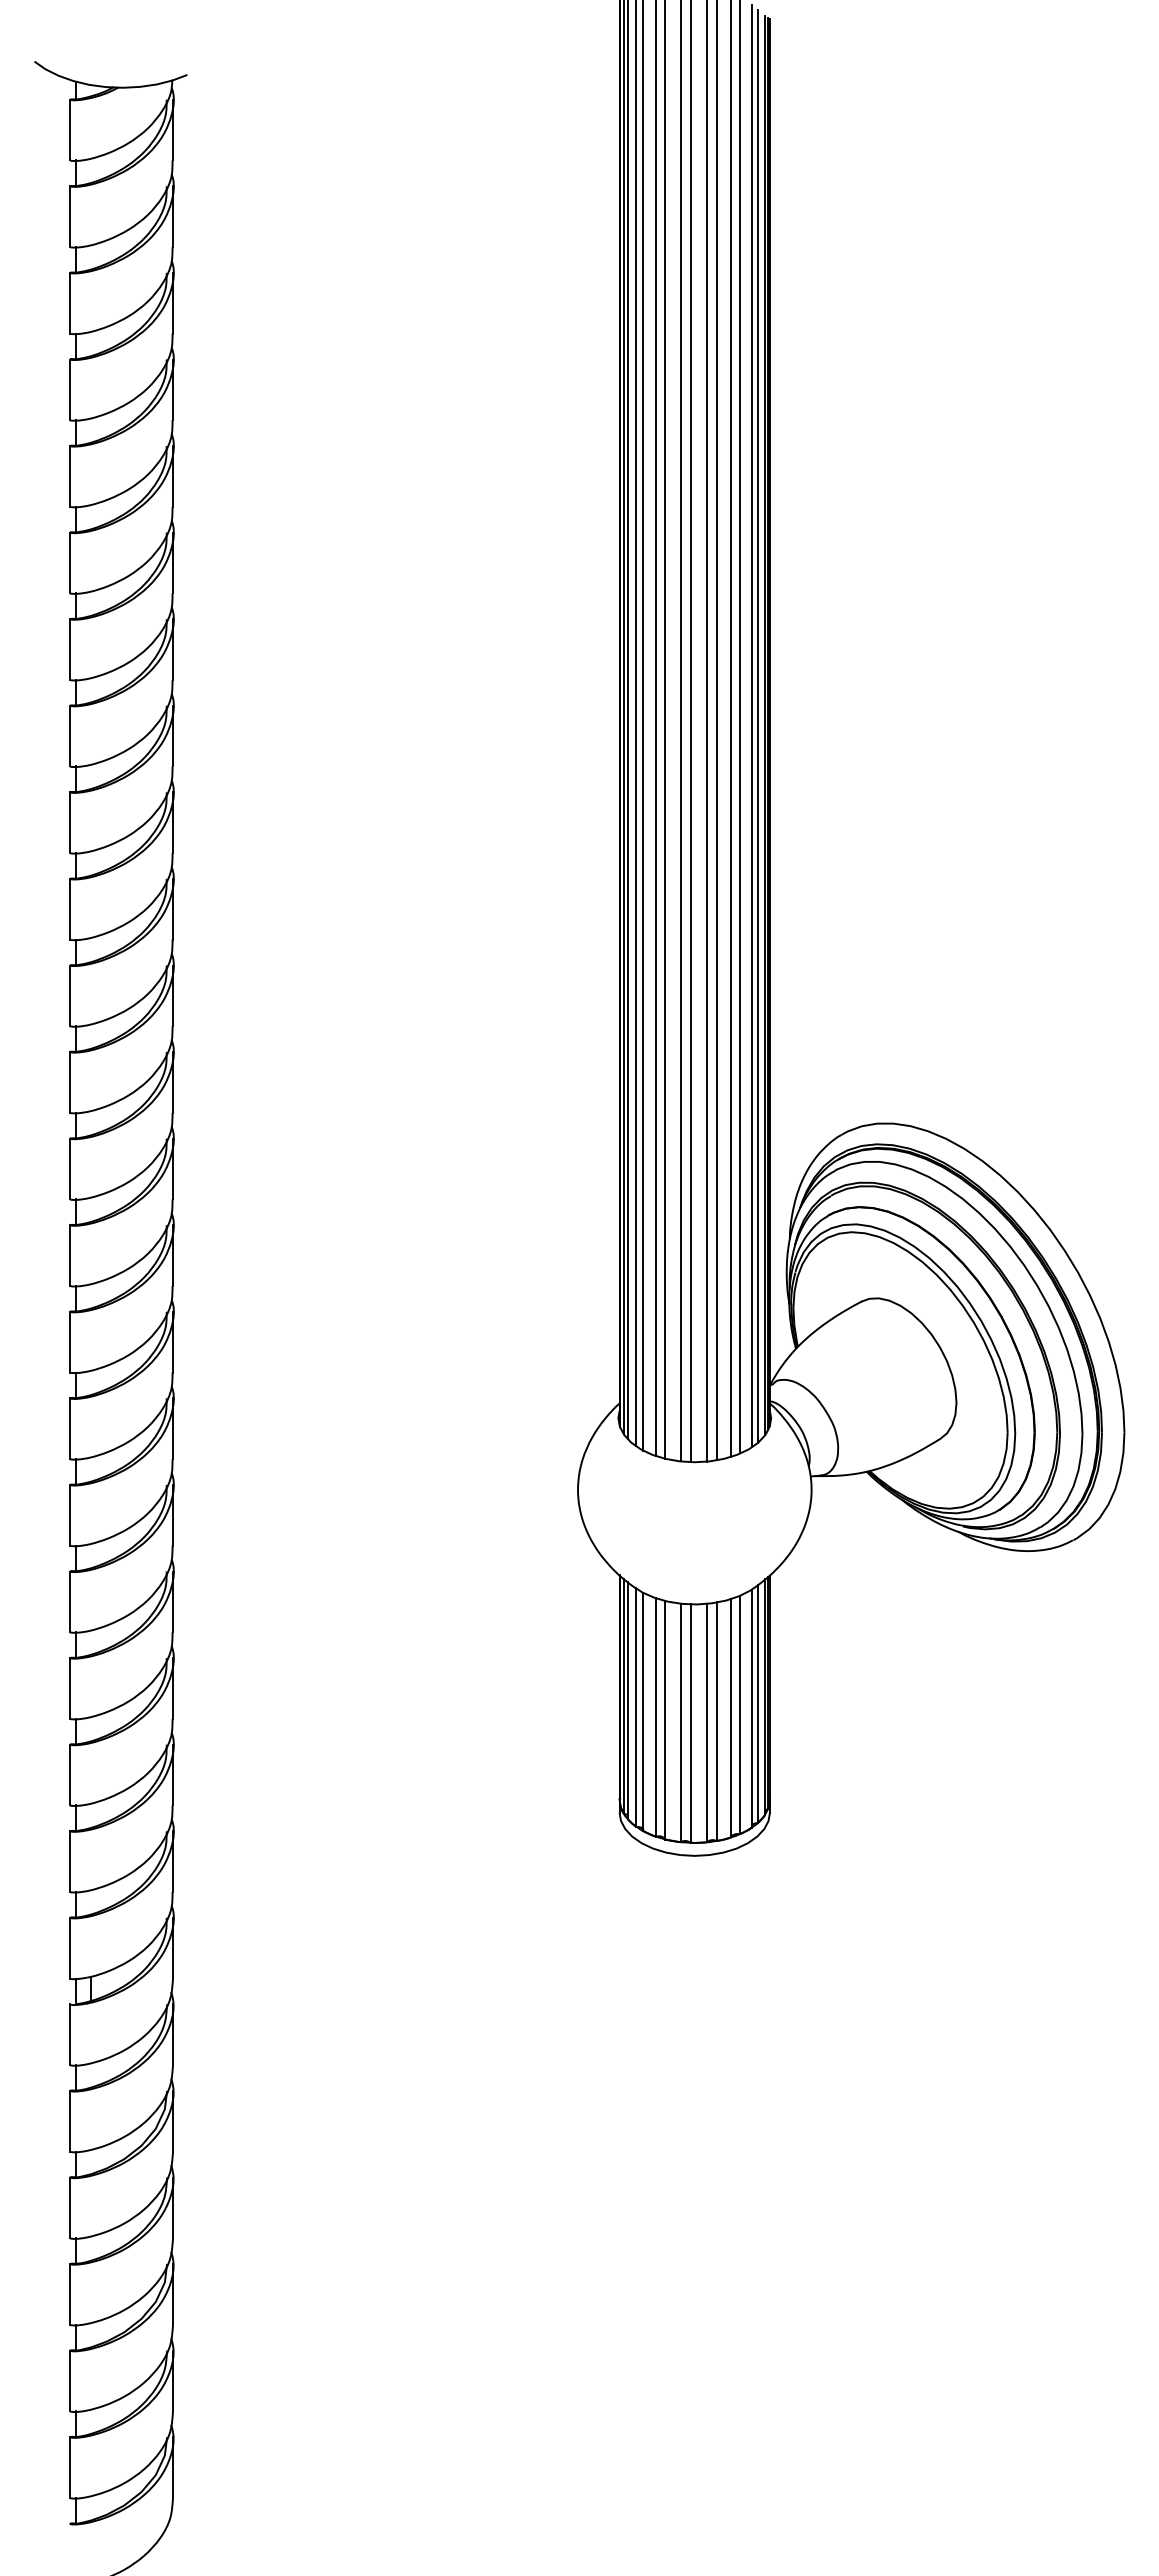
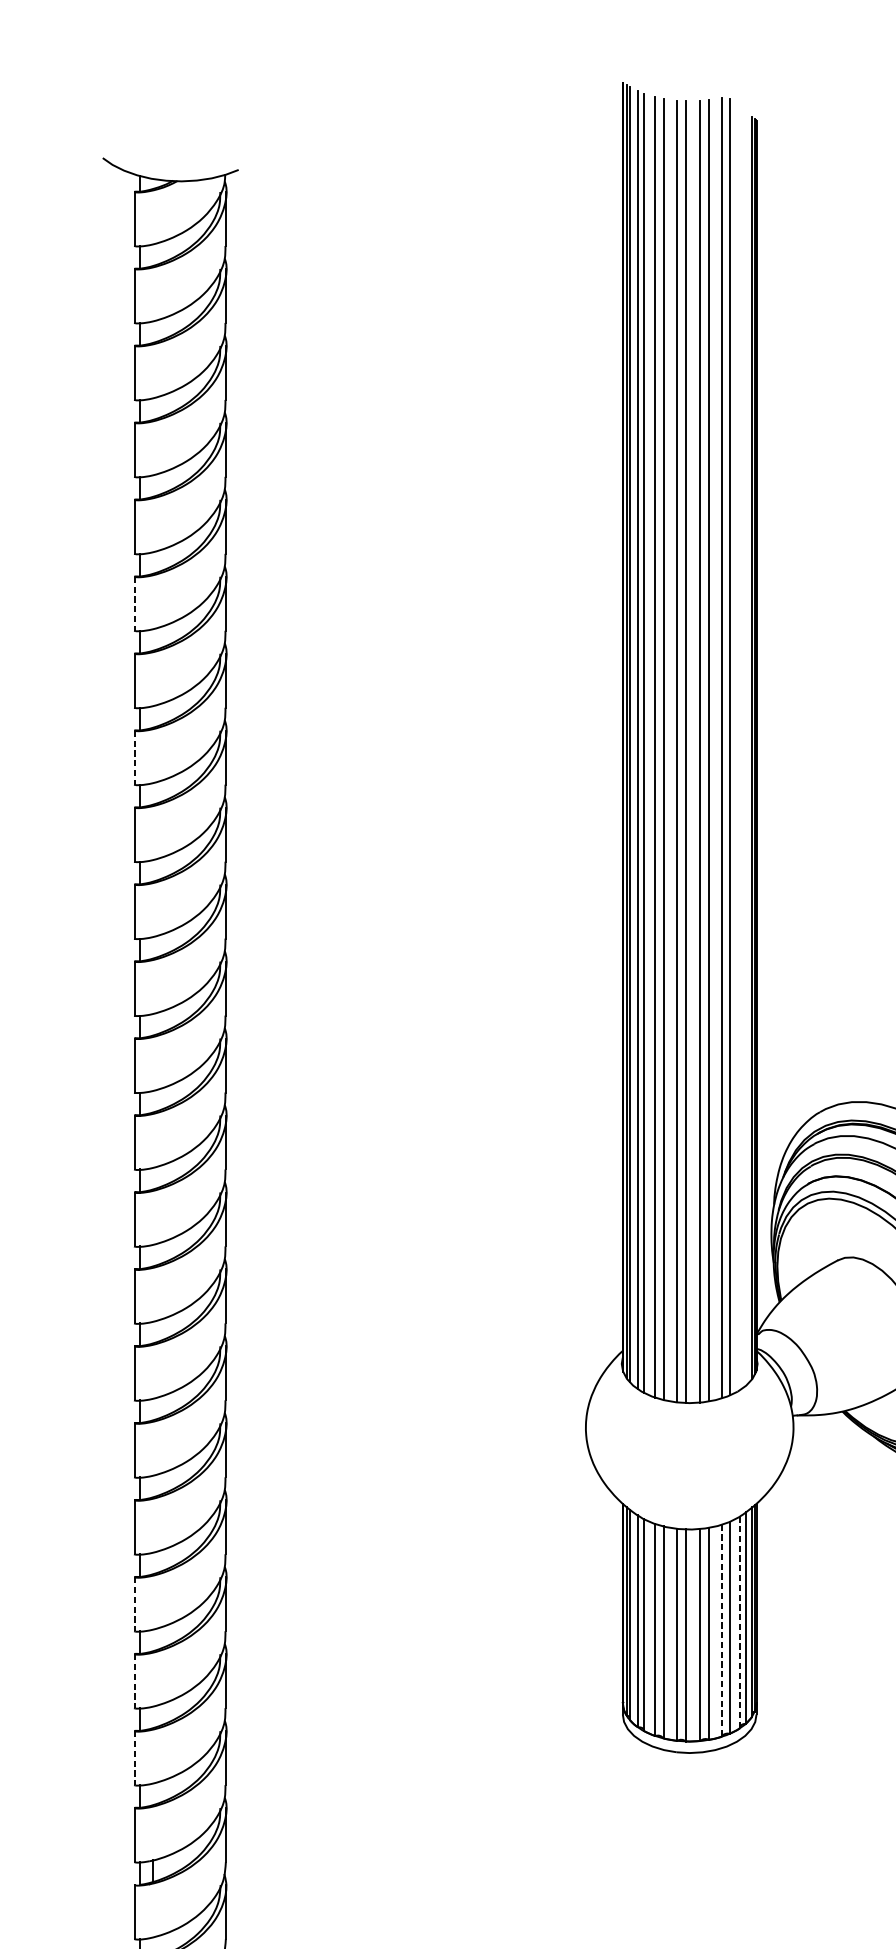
line: (70, 563) -> (134, 604), solid -> dashed
line: (751, 725) -> (740, 748), removed
line: (757, 725) -> (745, 748), removed
line: (70, 736) -> (134, 758), solid -> dashed
line: (70, 1689) -> (134, 1605), solid -> dashed
line: (751, 1709) -> (740, 1622), solid -> dashed
line: (731, 1718) -> (722, 1630), solid -> dashed
line: (70, 1775) -> (134, 1681), solid -> dashed
line: (70, 1862) -> (134, 1758), solid -> dashed

